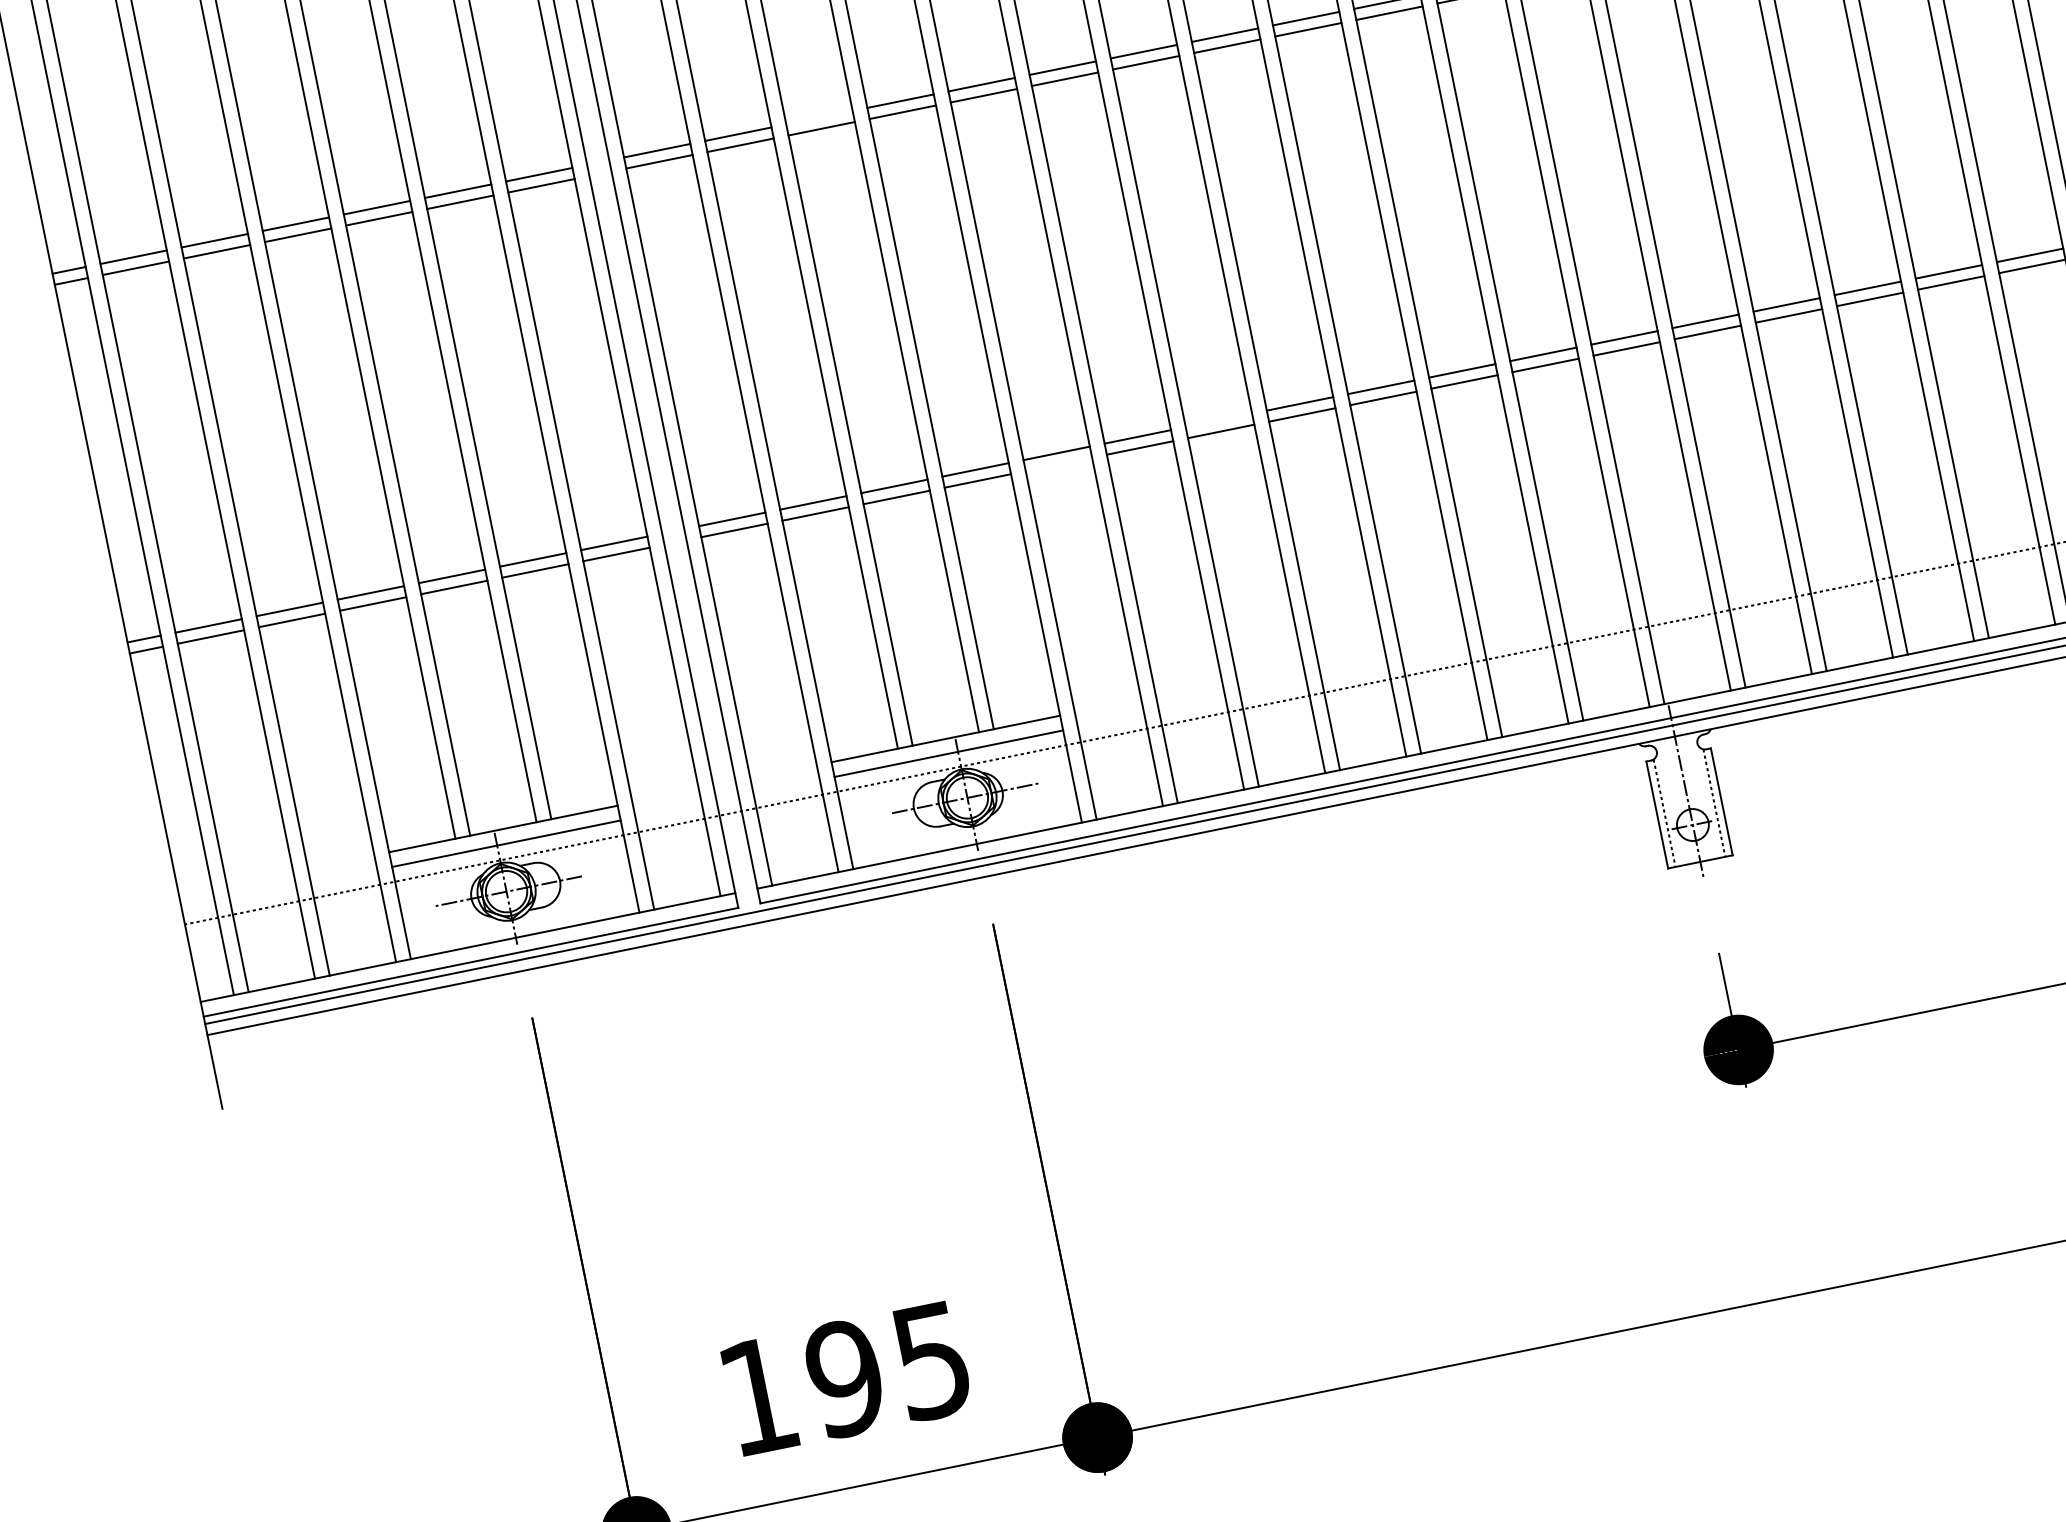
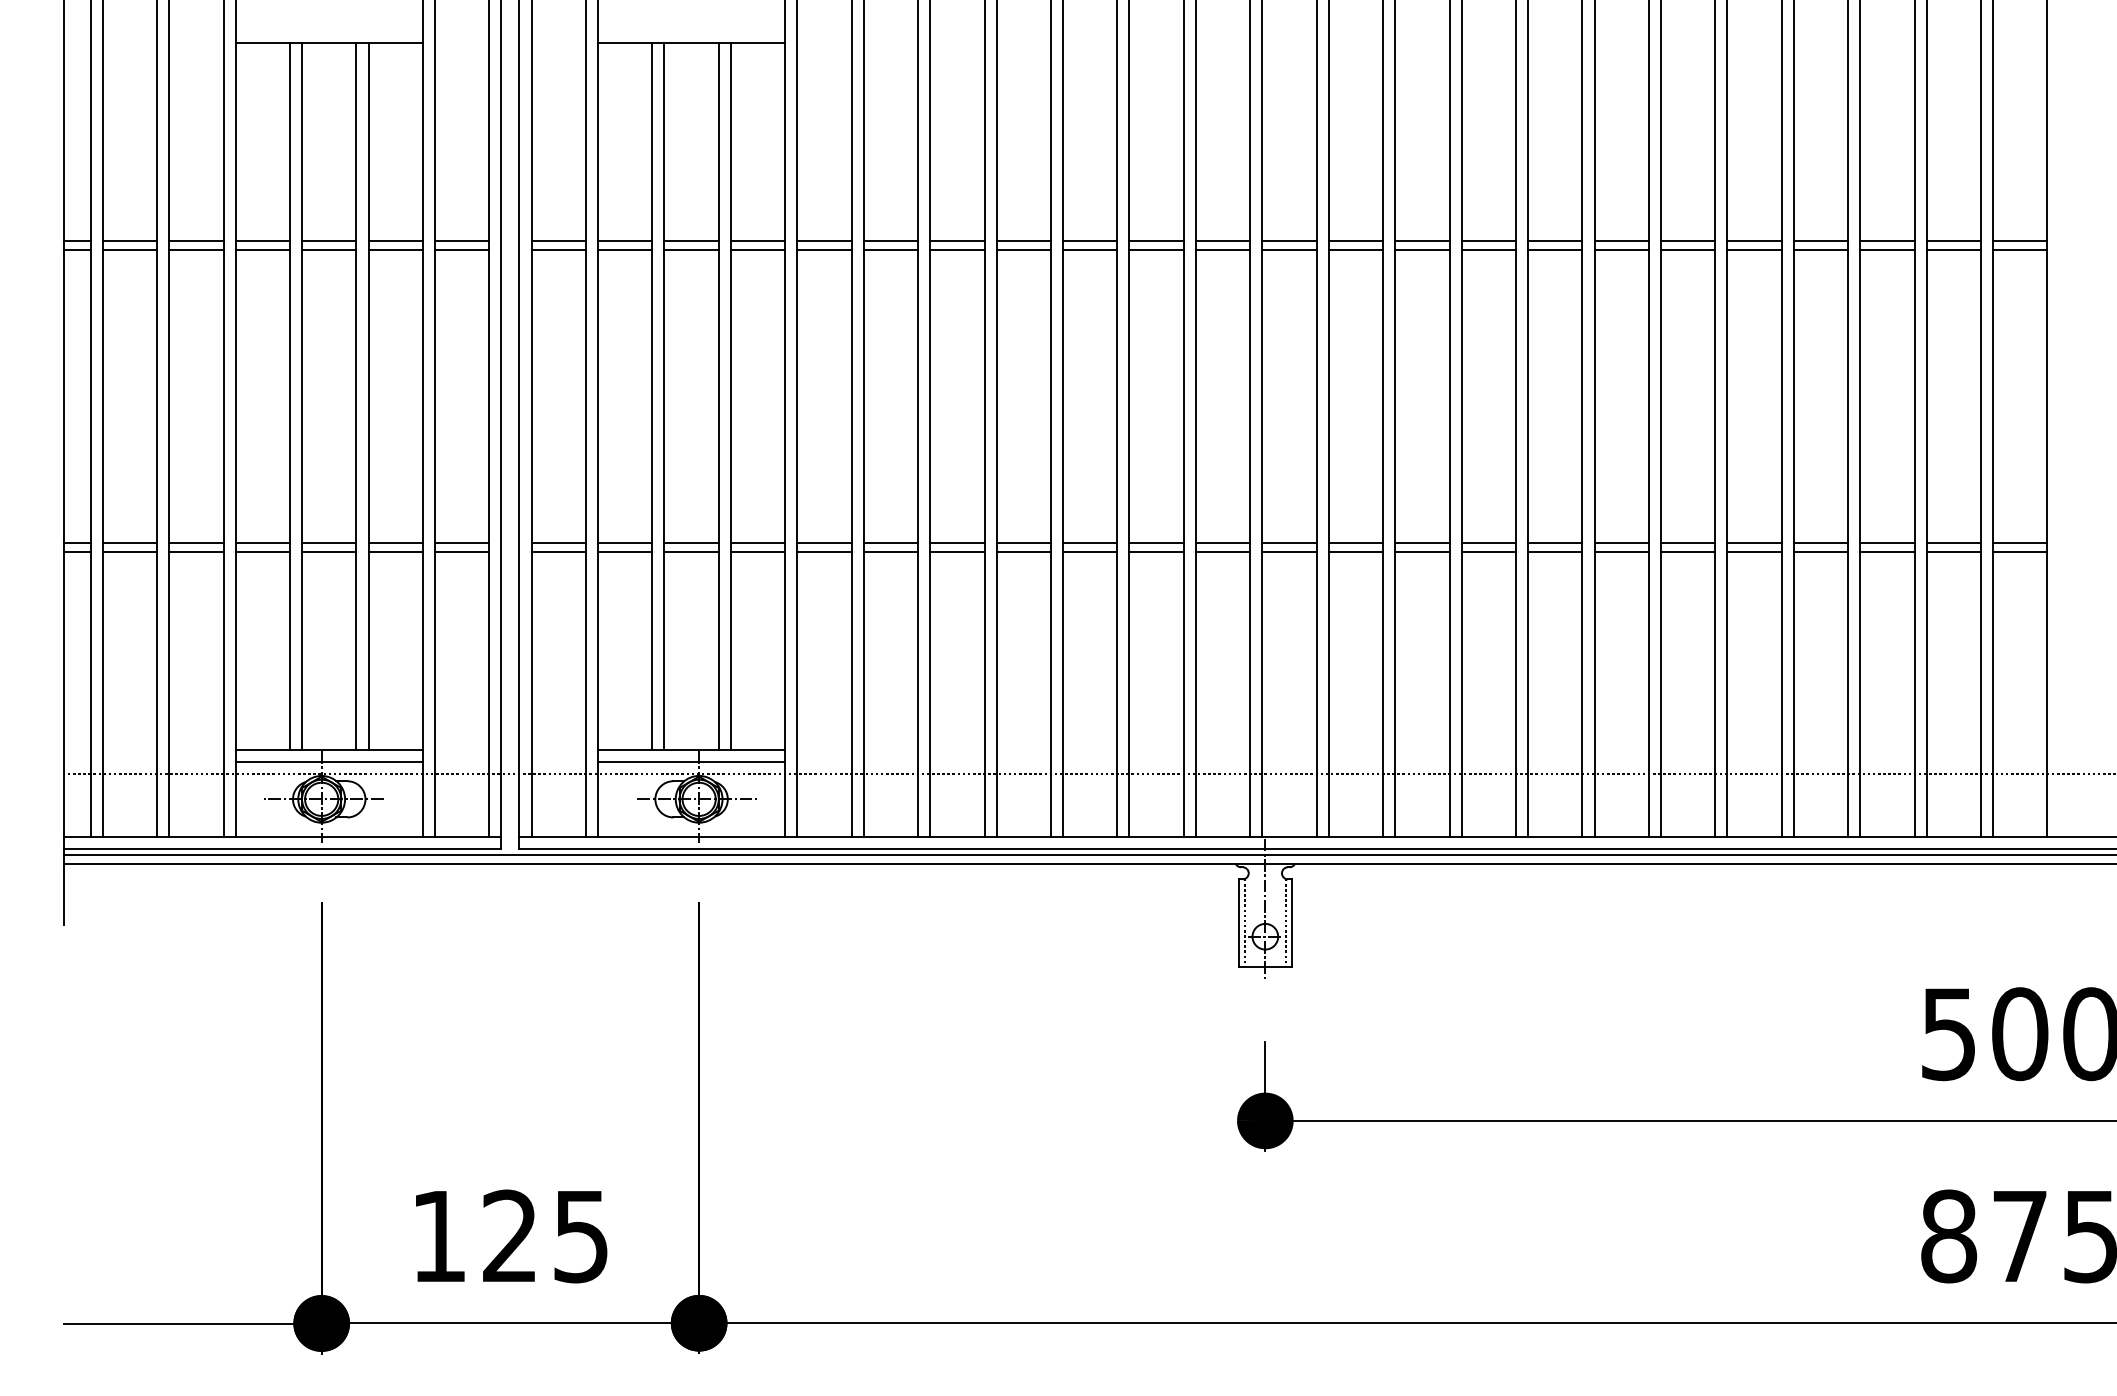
line: (819, 117) -> (691, 240), added
line: (1219, 420) -> (957, 542), added
line: (1058, 464) -> (824, 551), added
text: (845, 1378) -> (510, 1236), 195 -> 125

